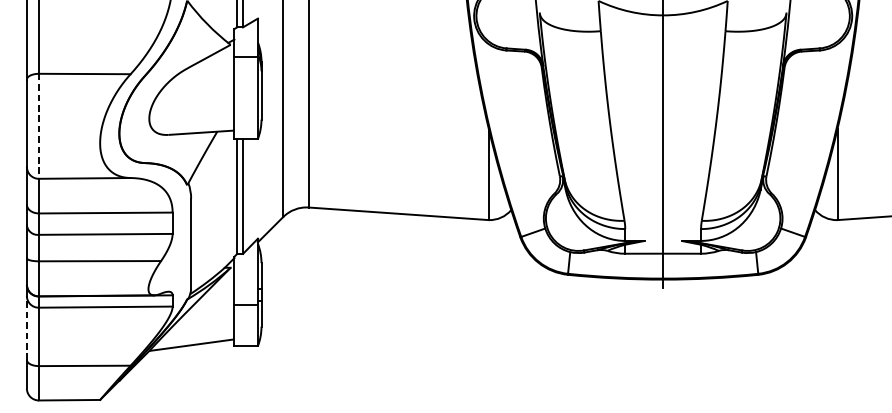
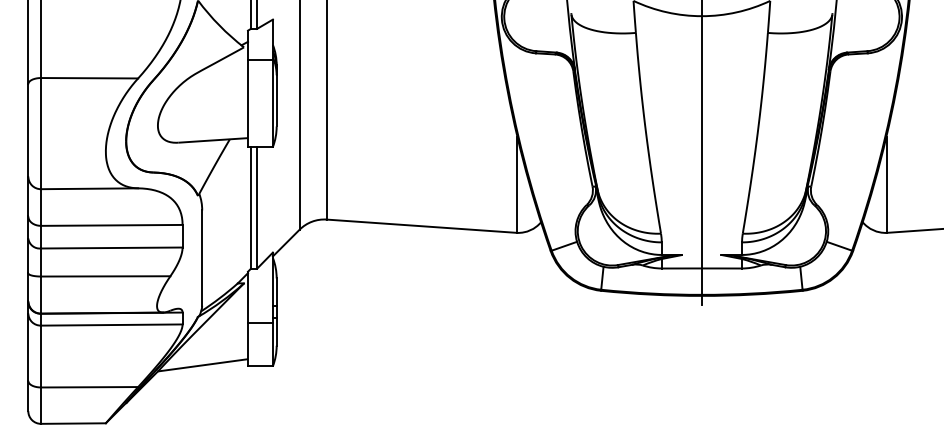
line: (39, 126) -> (41, 133), dashed -> solid
line: (27, 328) -> (28, 347), dashed -> solid

